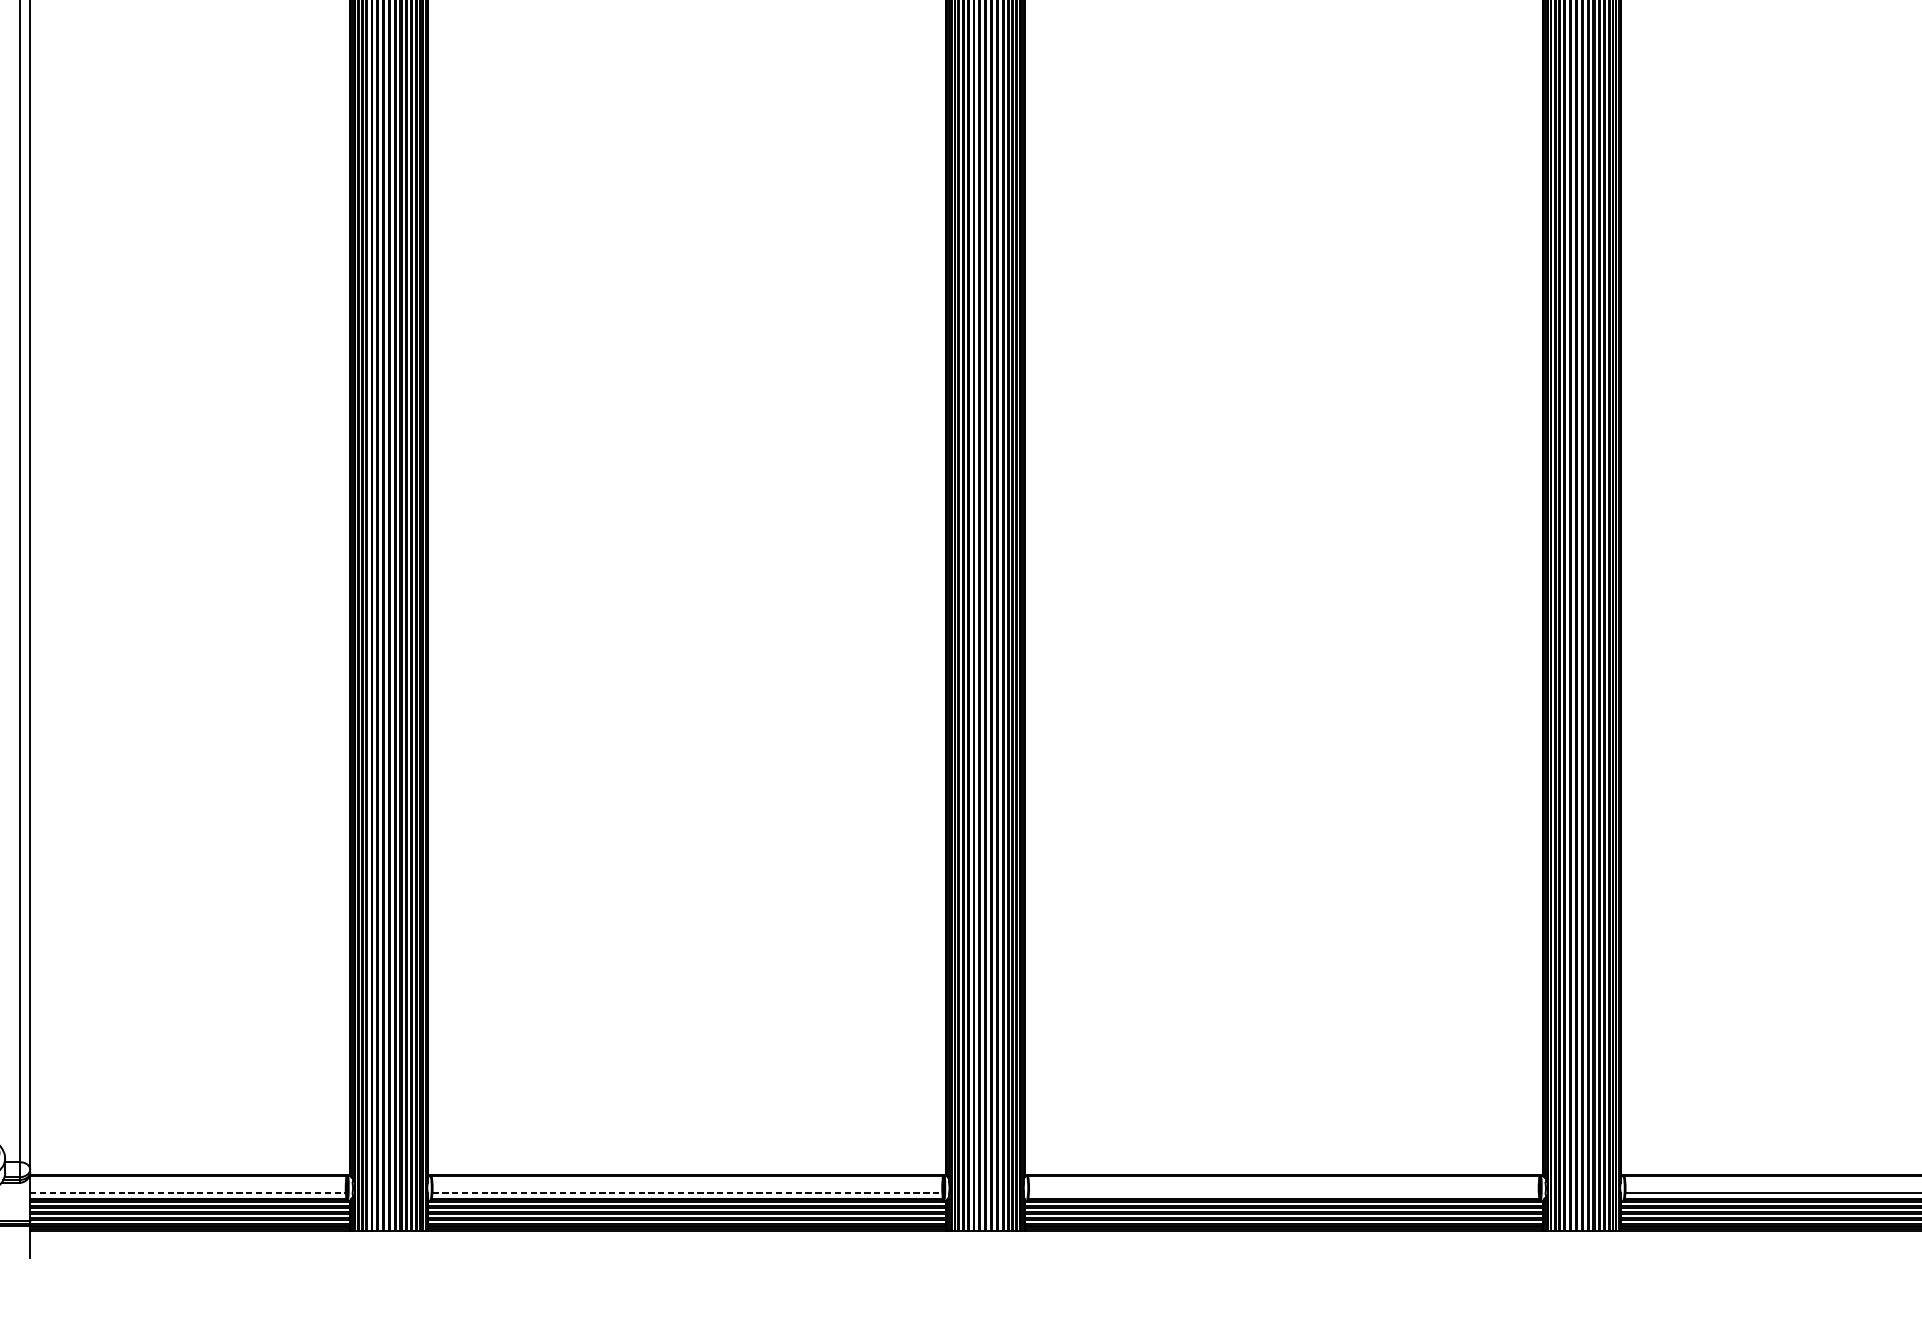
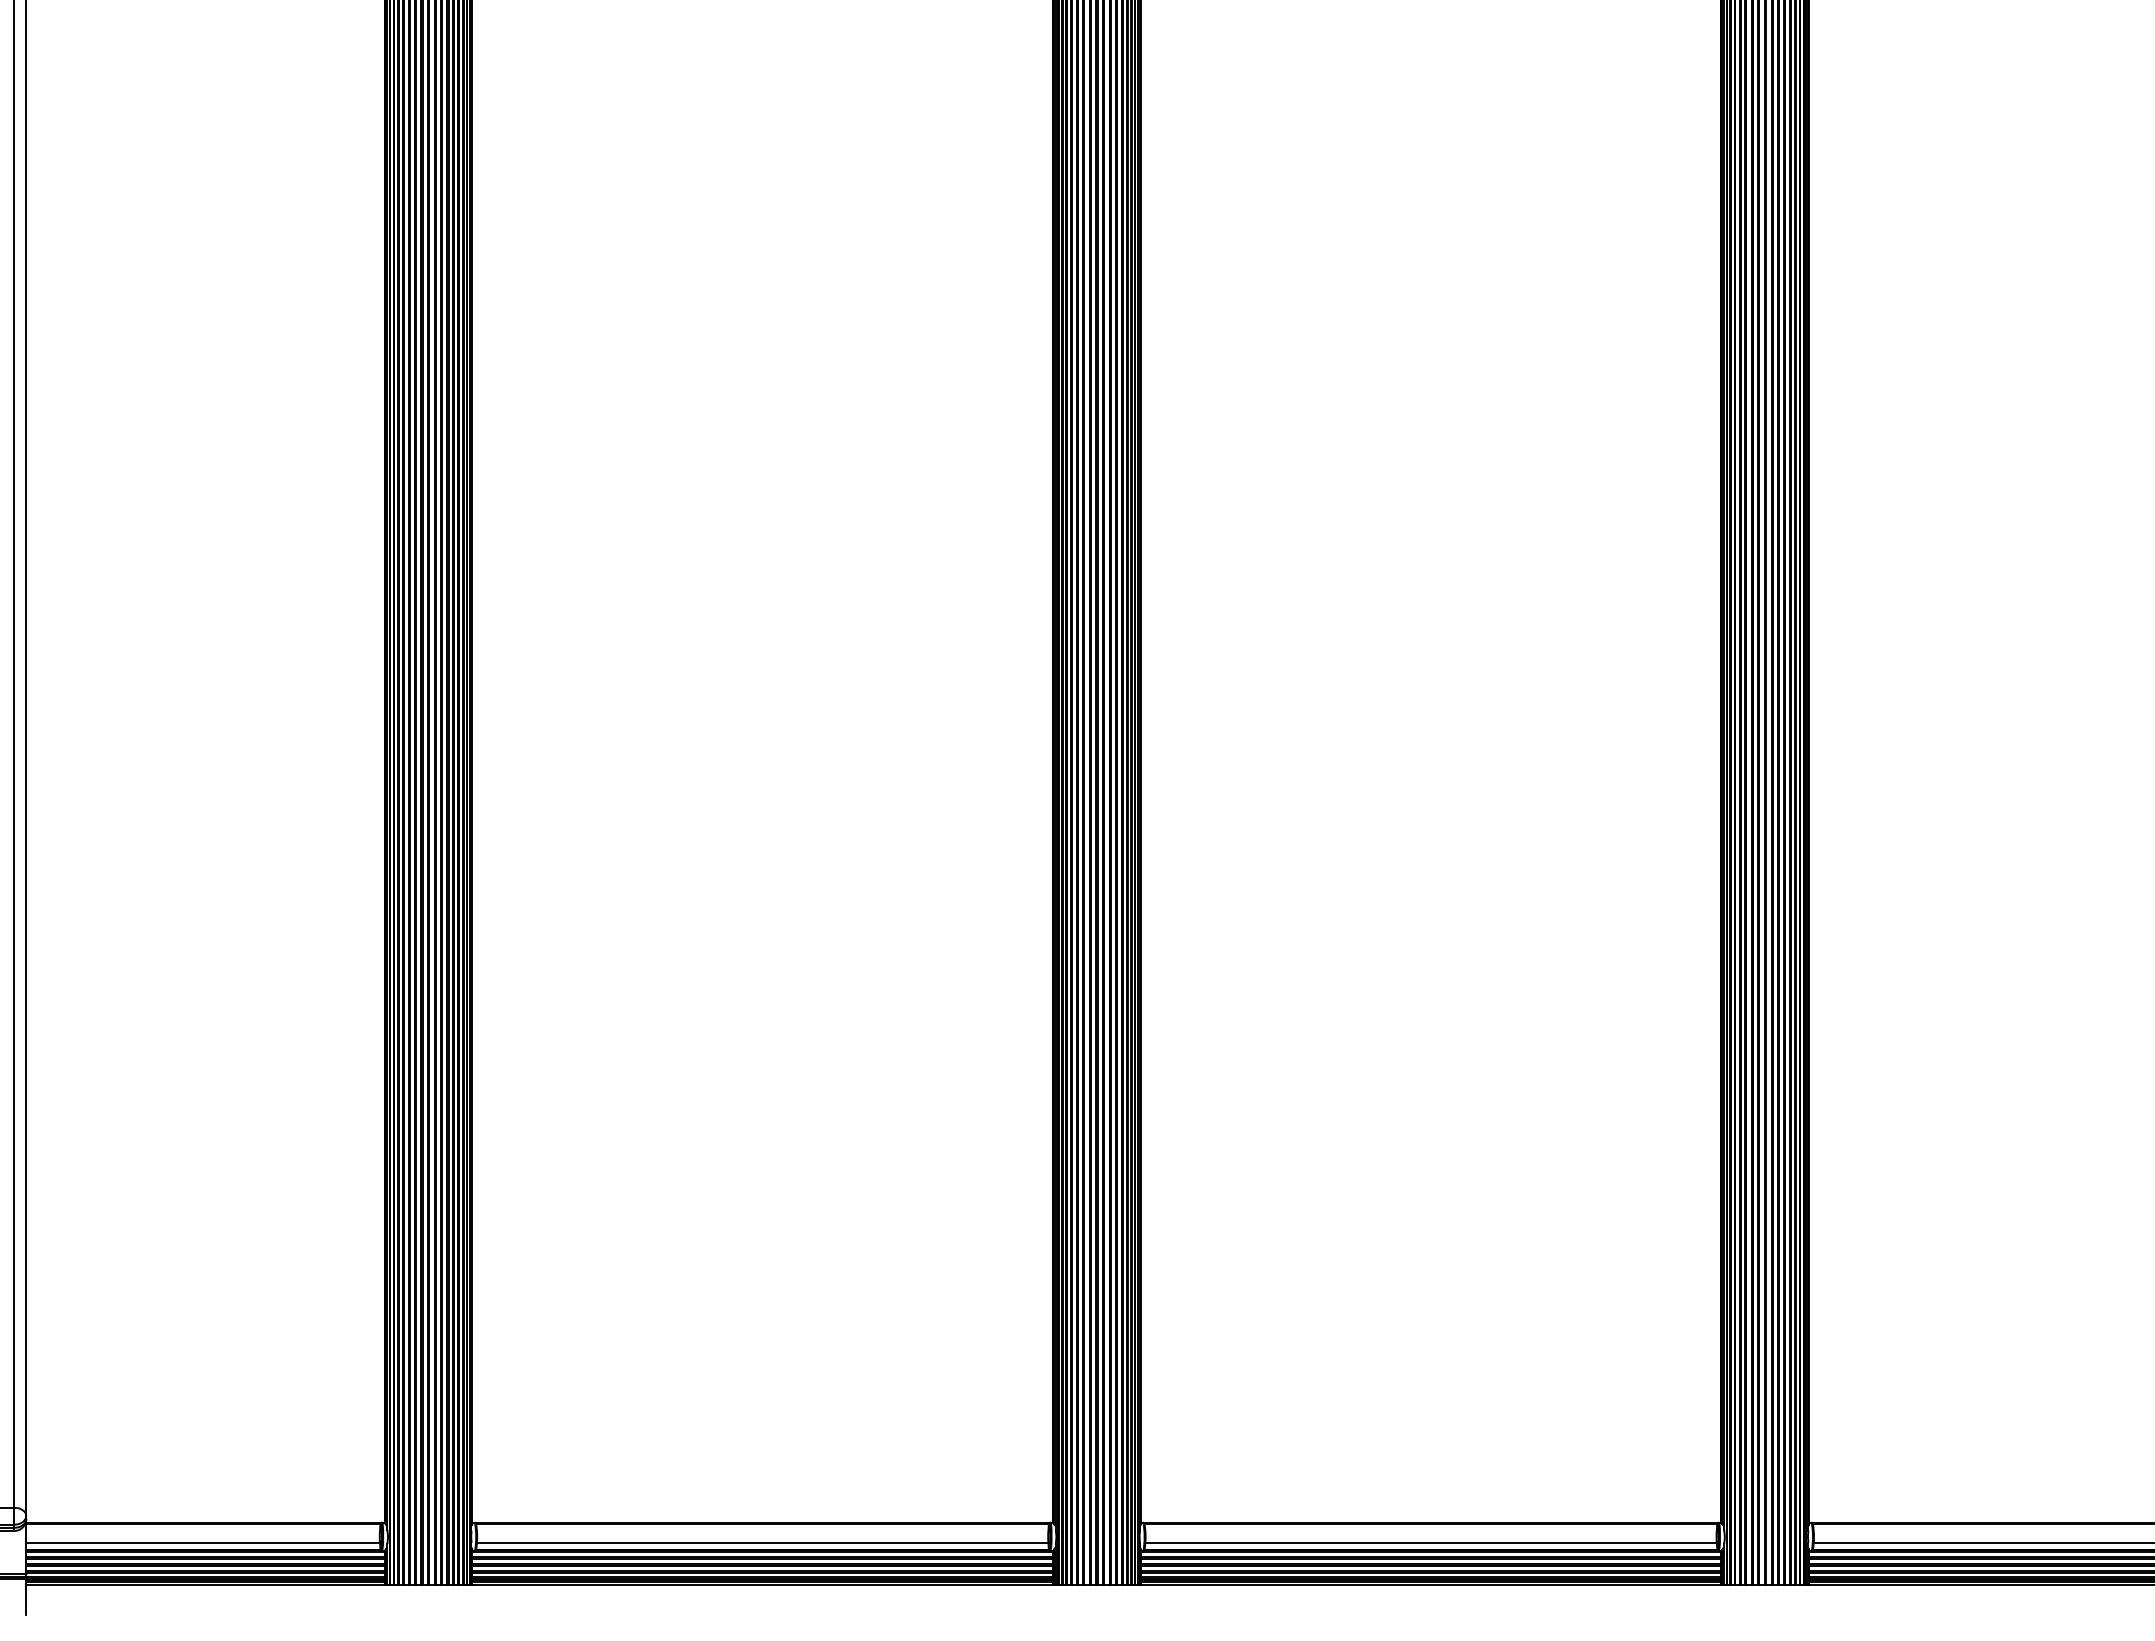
line: (188, 1193) -> (203, 1542), dashed -> solid
line: (687, 1193) -> (762, 1542), dashed -> solid
line: (1283, 1193) -> (1430, 1542), added

